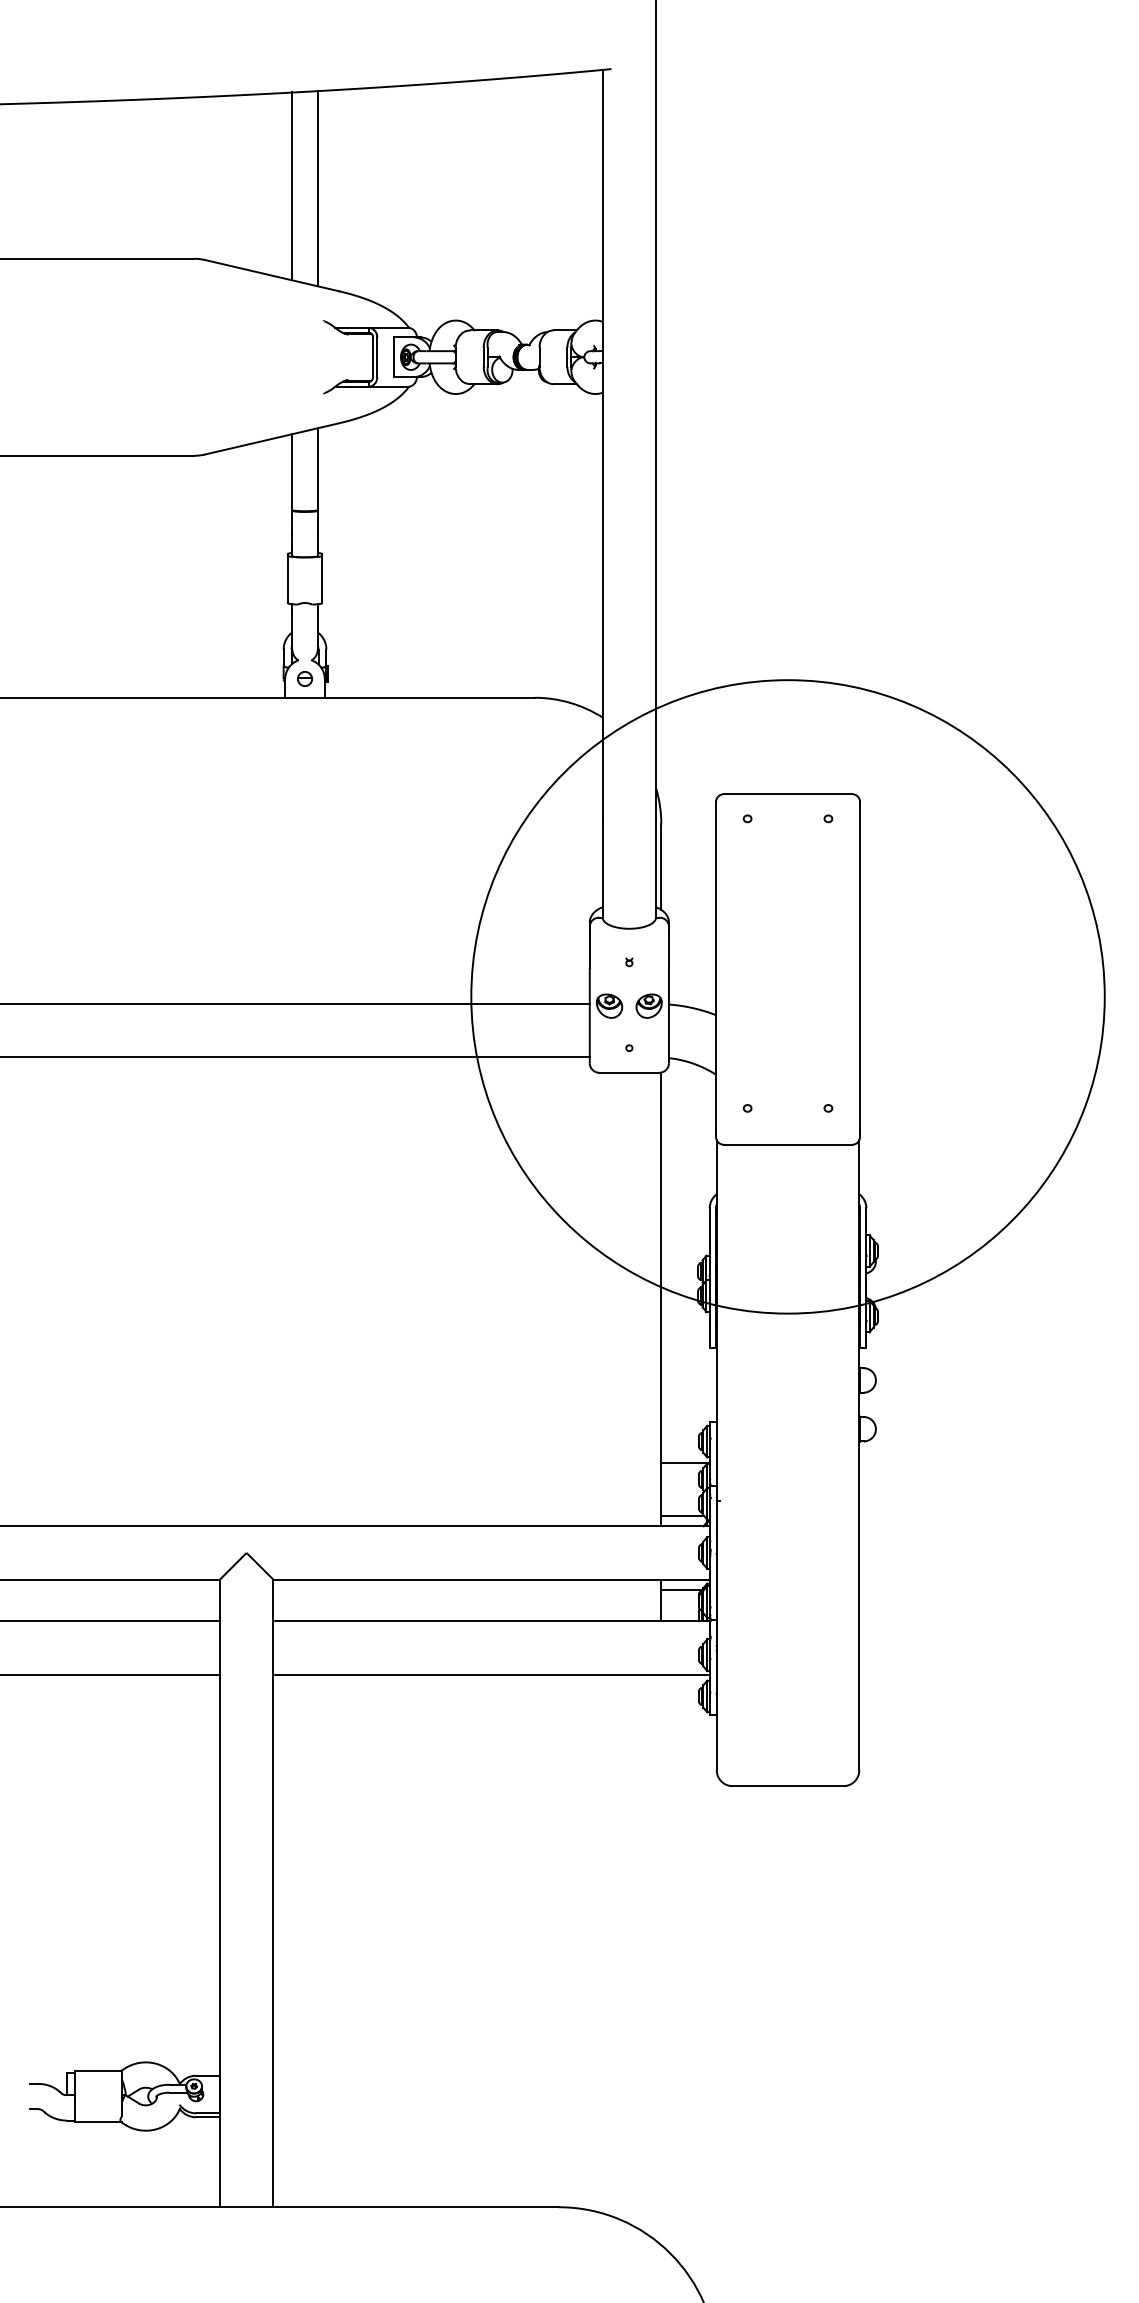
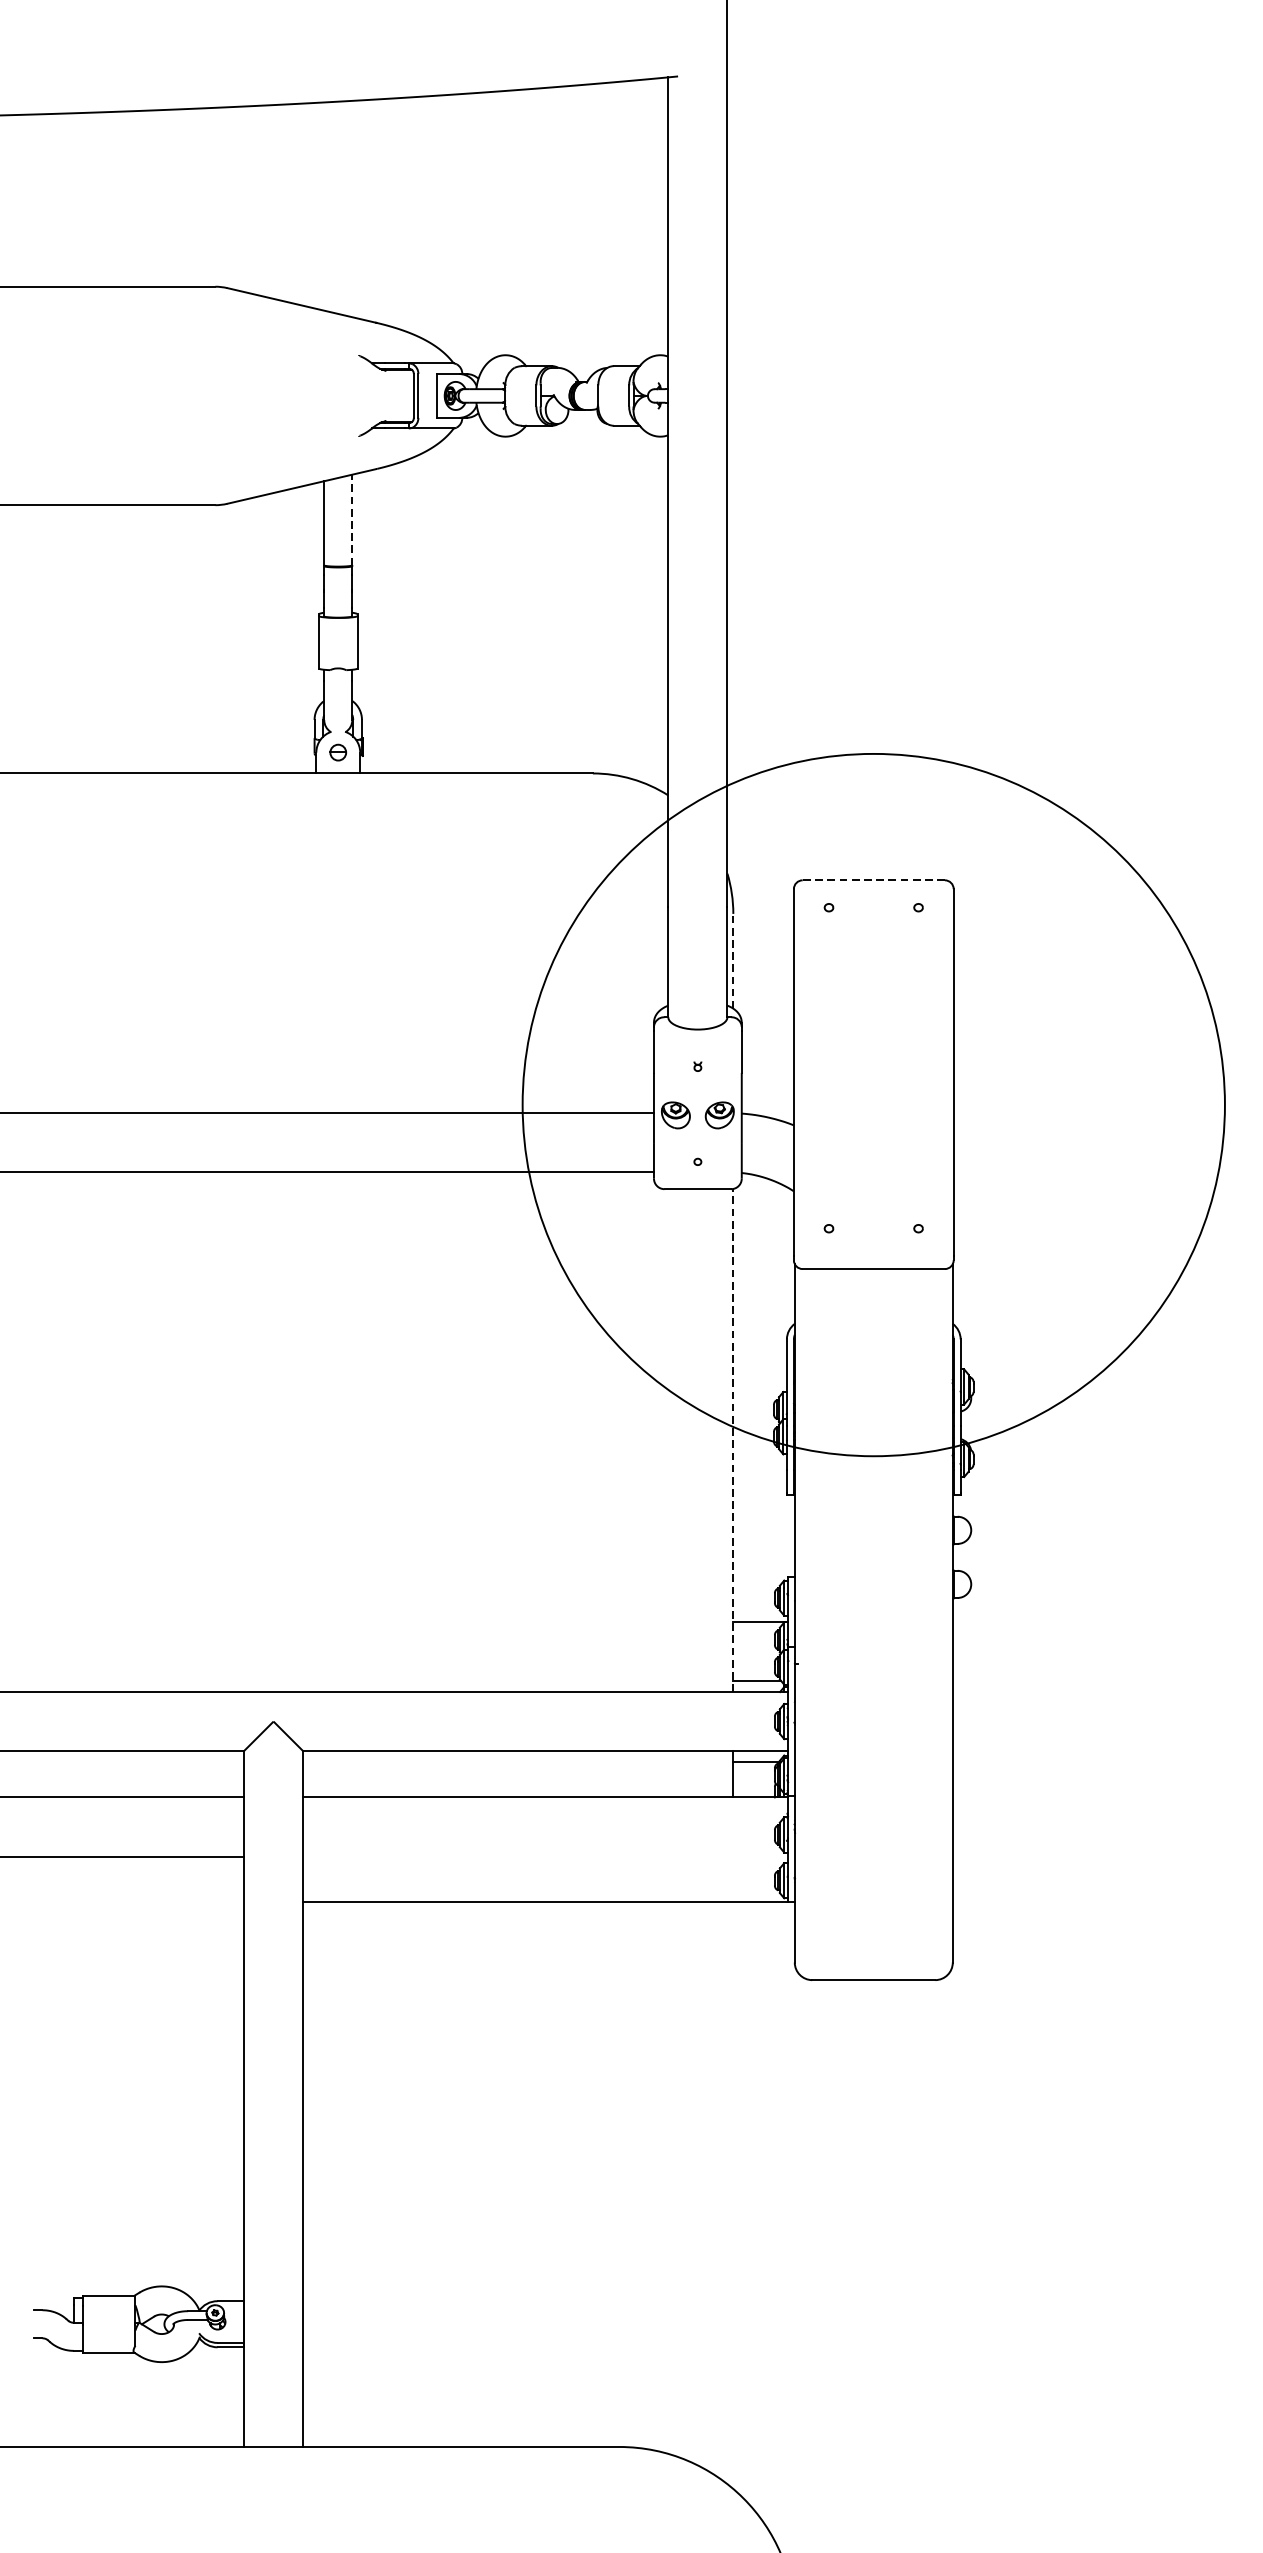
line: (292, 186) -> (324, 206), removed
line: (317, 188) -> (352, 208), removed
line: (317, 469) -> (352, 520), solid -> dashed
line: (787, 794) -> (873, 880), solid -> dashed
line: (661, 867) -> (733, 961), solid -> dashed
line: (661, 1299) -> (733, 1440), solid -> dashed
line: (491, 1674) -> (545, 1901), moved

